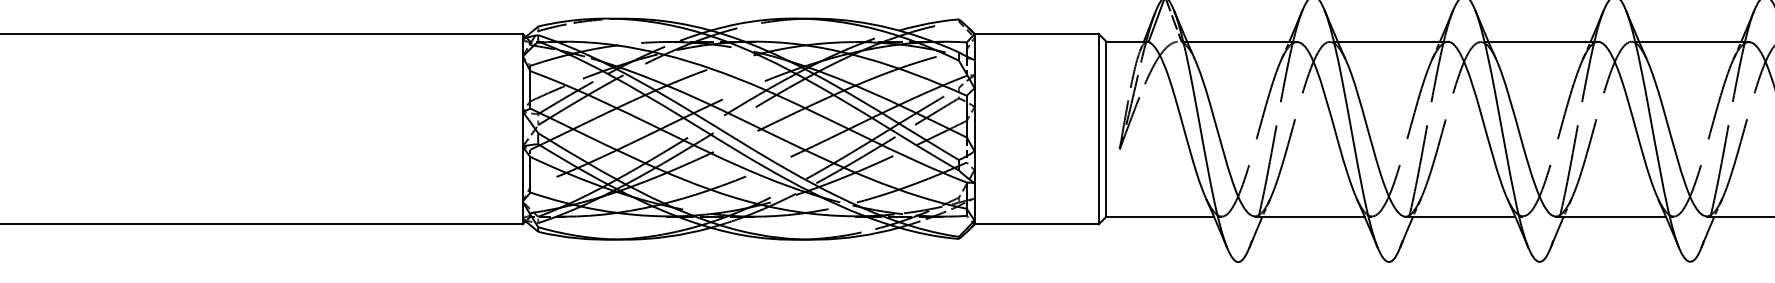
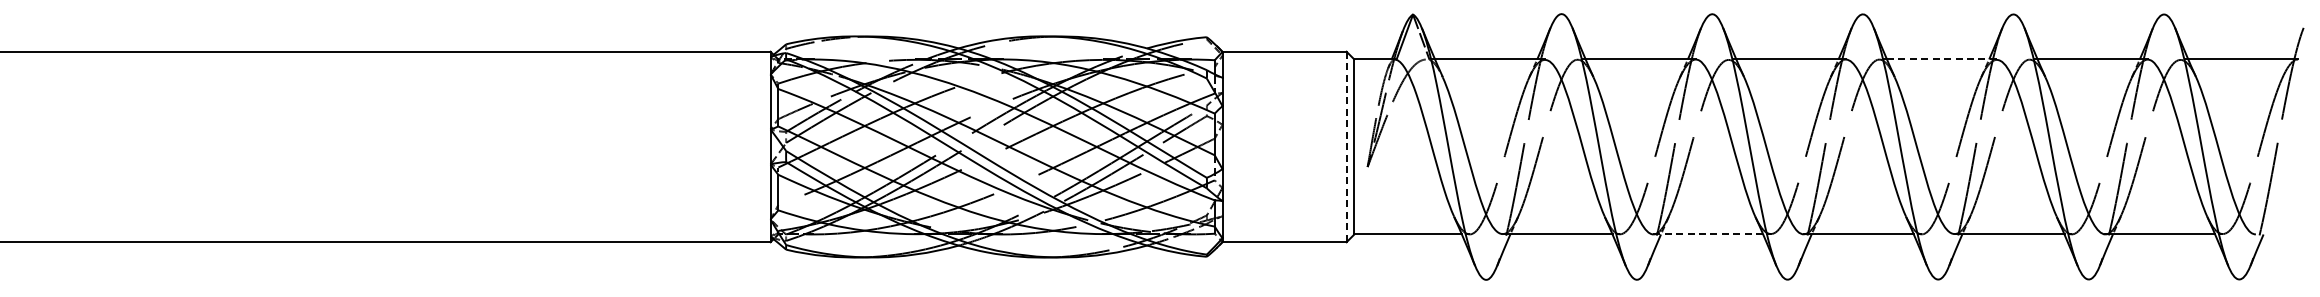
line: (1693, 41) -> (1941, 59), solid -> dashed
line: (1098, 129) -> (1346, 147), solid -> dashed
line: (1460, 216) -> (1708, 234), solid -> dashed

